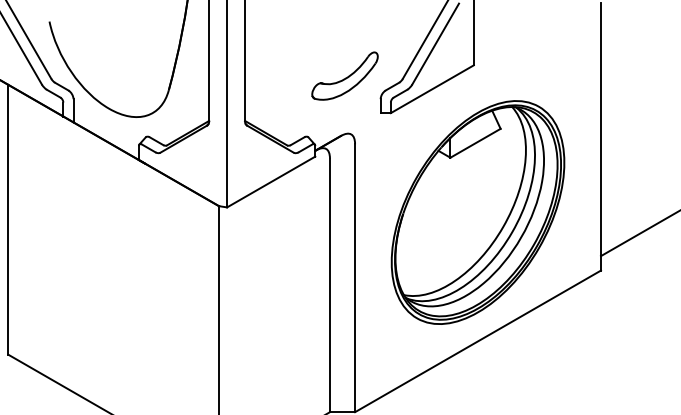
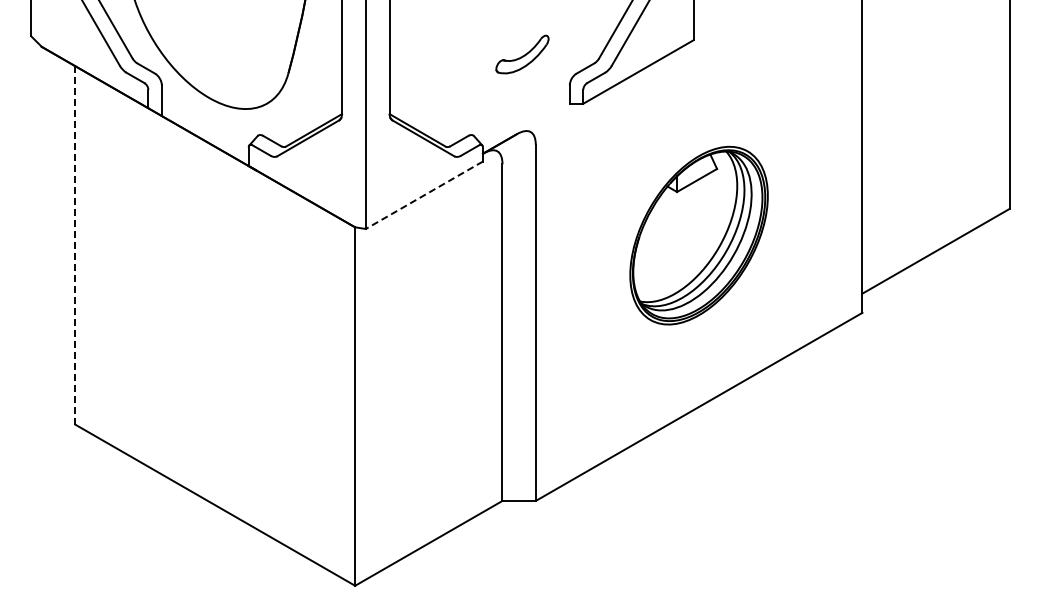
part: (345, 76) -> (522, 54), size x0.6
line: (271, 182) -> (424, 195), solid -> dashed
part: (477, 212) -> (698, 235), size x0.6
line: (8, 219) -> (75, 245), solid -> dashed

